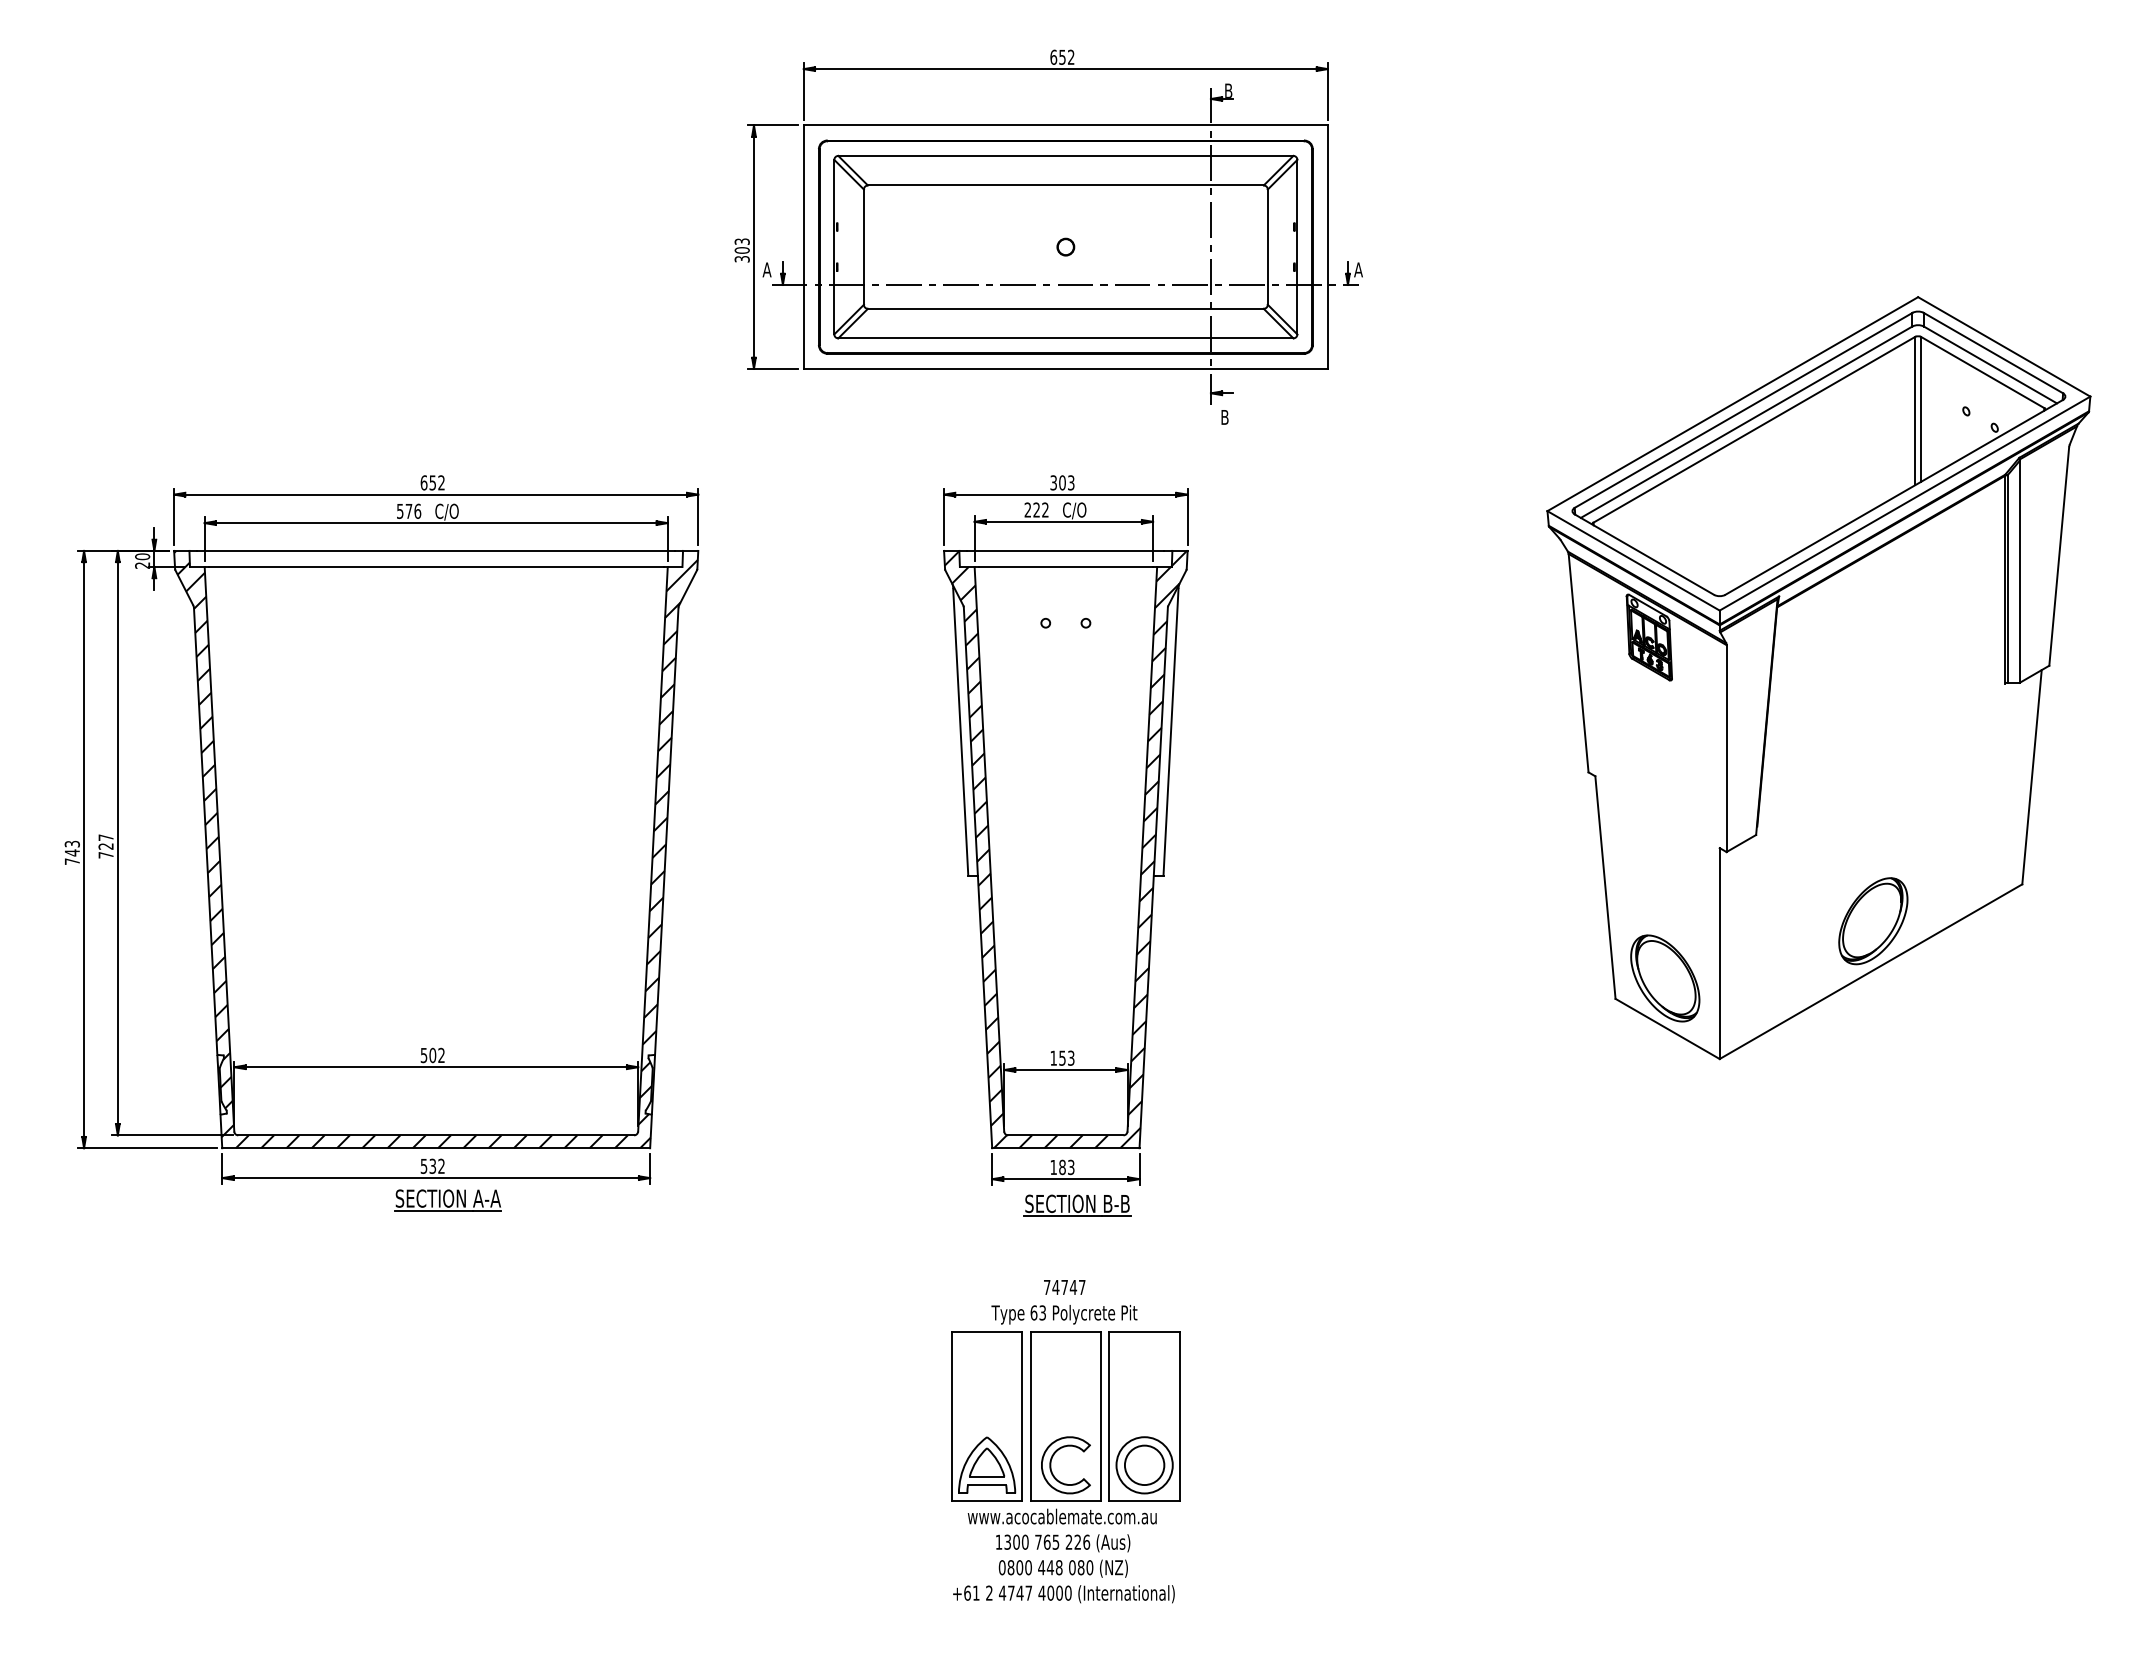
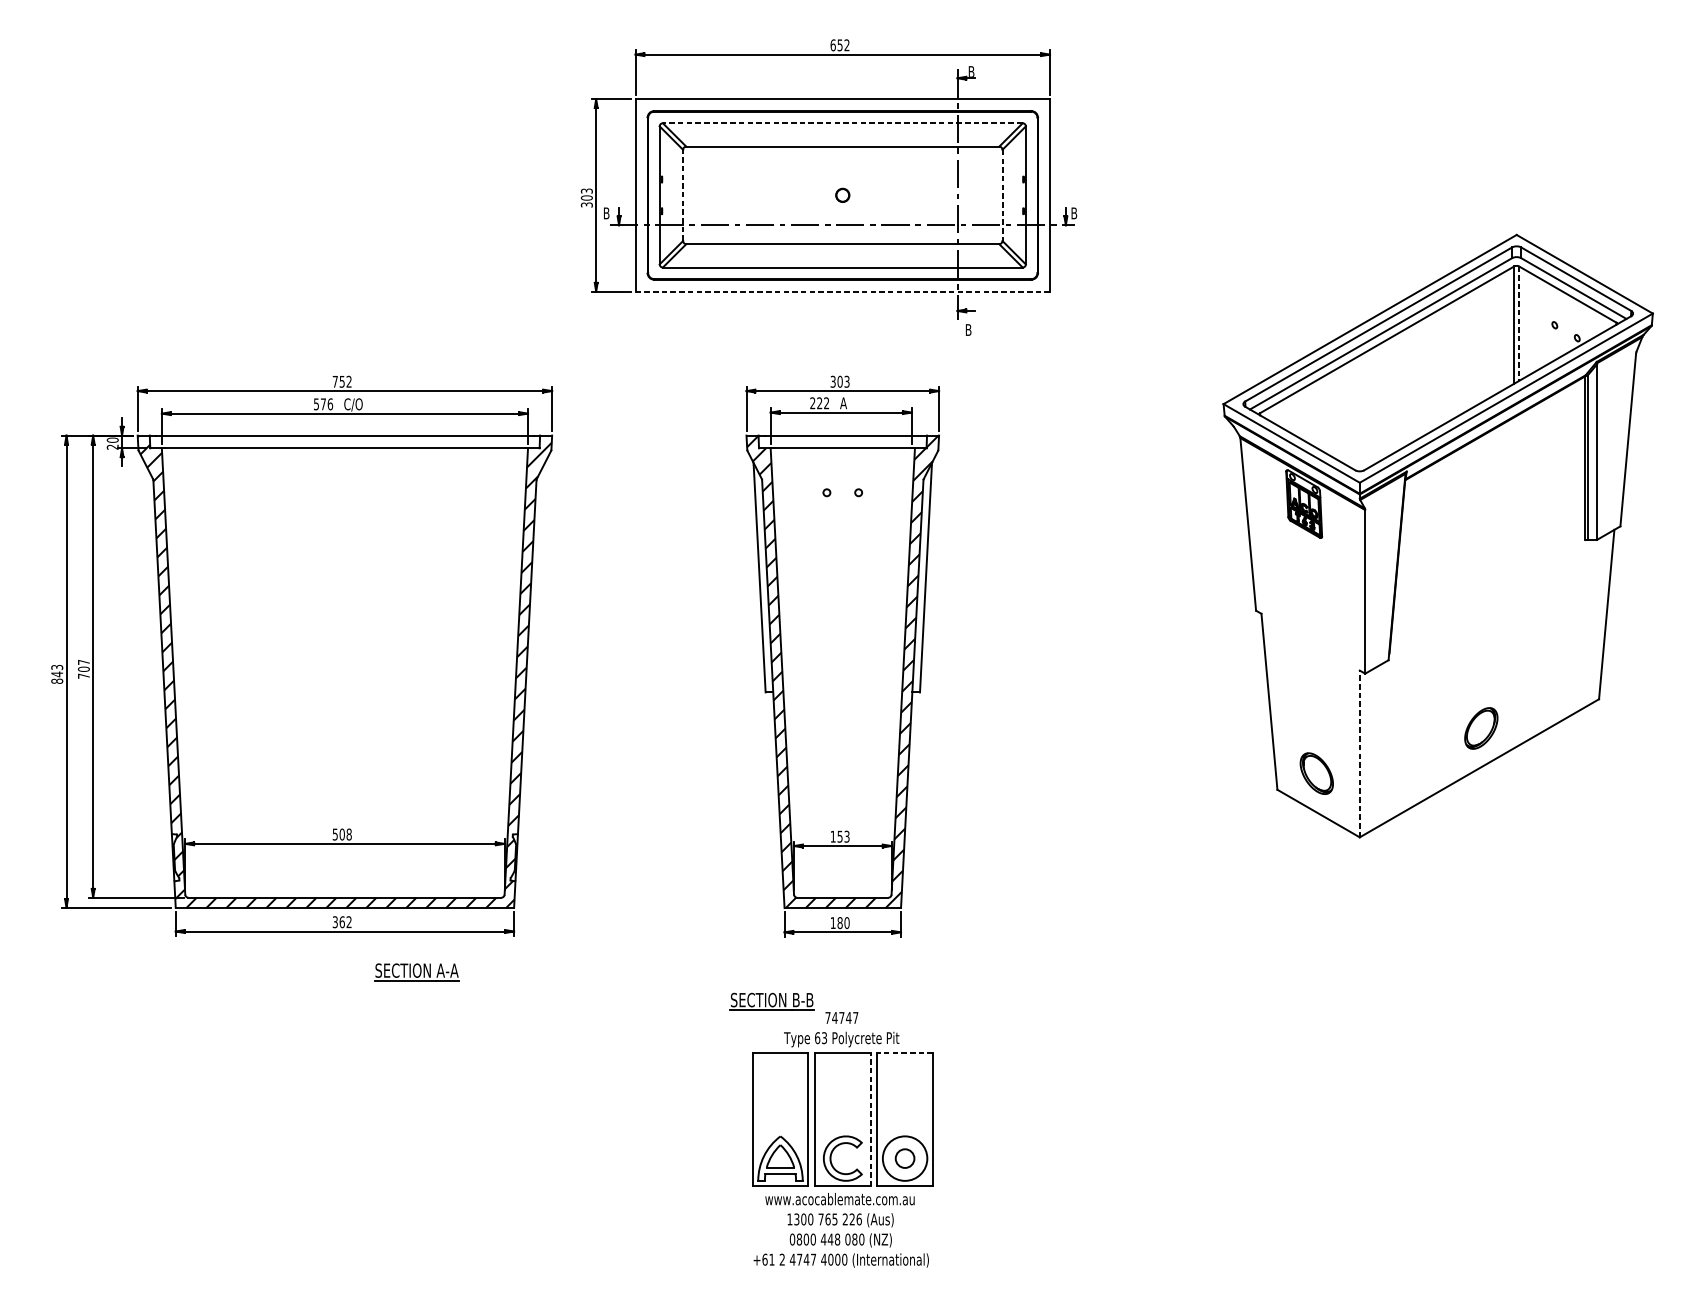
line: (1065, 155) -> (842, 122), solid -> dashed
line: (863, 247) -> (682, 195), solid -> dashed
line: (1267, 247) -> (1002, 195), solid -> dashed
text: (766, 269) -> (606, 213), A -> B
text: (1358, 269) -> (1074, 213), A -> B
line: (1065, 368) -> (842, 291), solid -> dashed
line: (1920, 409) -> (1518, 323), solid -> dashed
text: (423, 482) -> (334, 381), 652 -> 752
text: (1074, 510) -> (849, 403), C/O -> A
text: (105, 846) -> (83, 669), 727 -> 707
text: (71, 861) -> (56, 681), 743 -> 843
part: (1873, 921) -> (1481, 728), size x0.6
line: (1719, 953) -> (1359, 753), solid -> dashed
part: (1665, 978) -> (1316, 773), size x0.6
text: (441, 1055) -> (349, 834), 502 -> 508
text: (428, 1165) -> (338, 921), 532 -> 362
text: (1070, 1167) -> (846, 923), 183 -> 180
part: (447, 1200) -> (416, 972), moved
part: (1077, 1205) -> (772, 1001), moved
line: (1144, 1331) -> (904, 1052), solid -> dashed
line: (1101, 1415) -> (870, 1119), solid -> dashed
circle: (1144, 1465) -> (904, 1158), size x0.6

